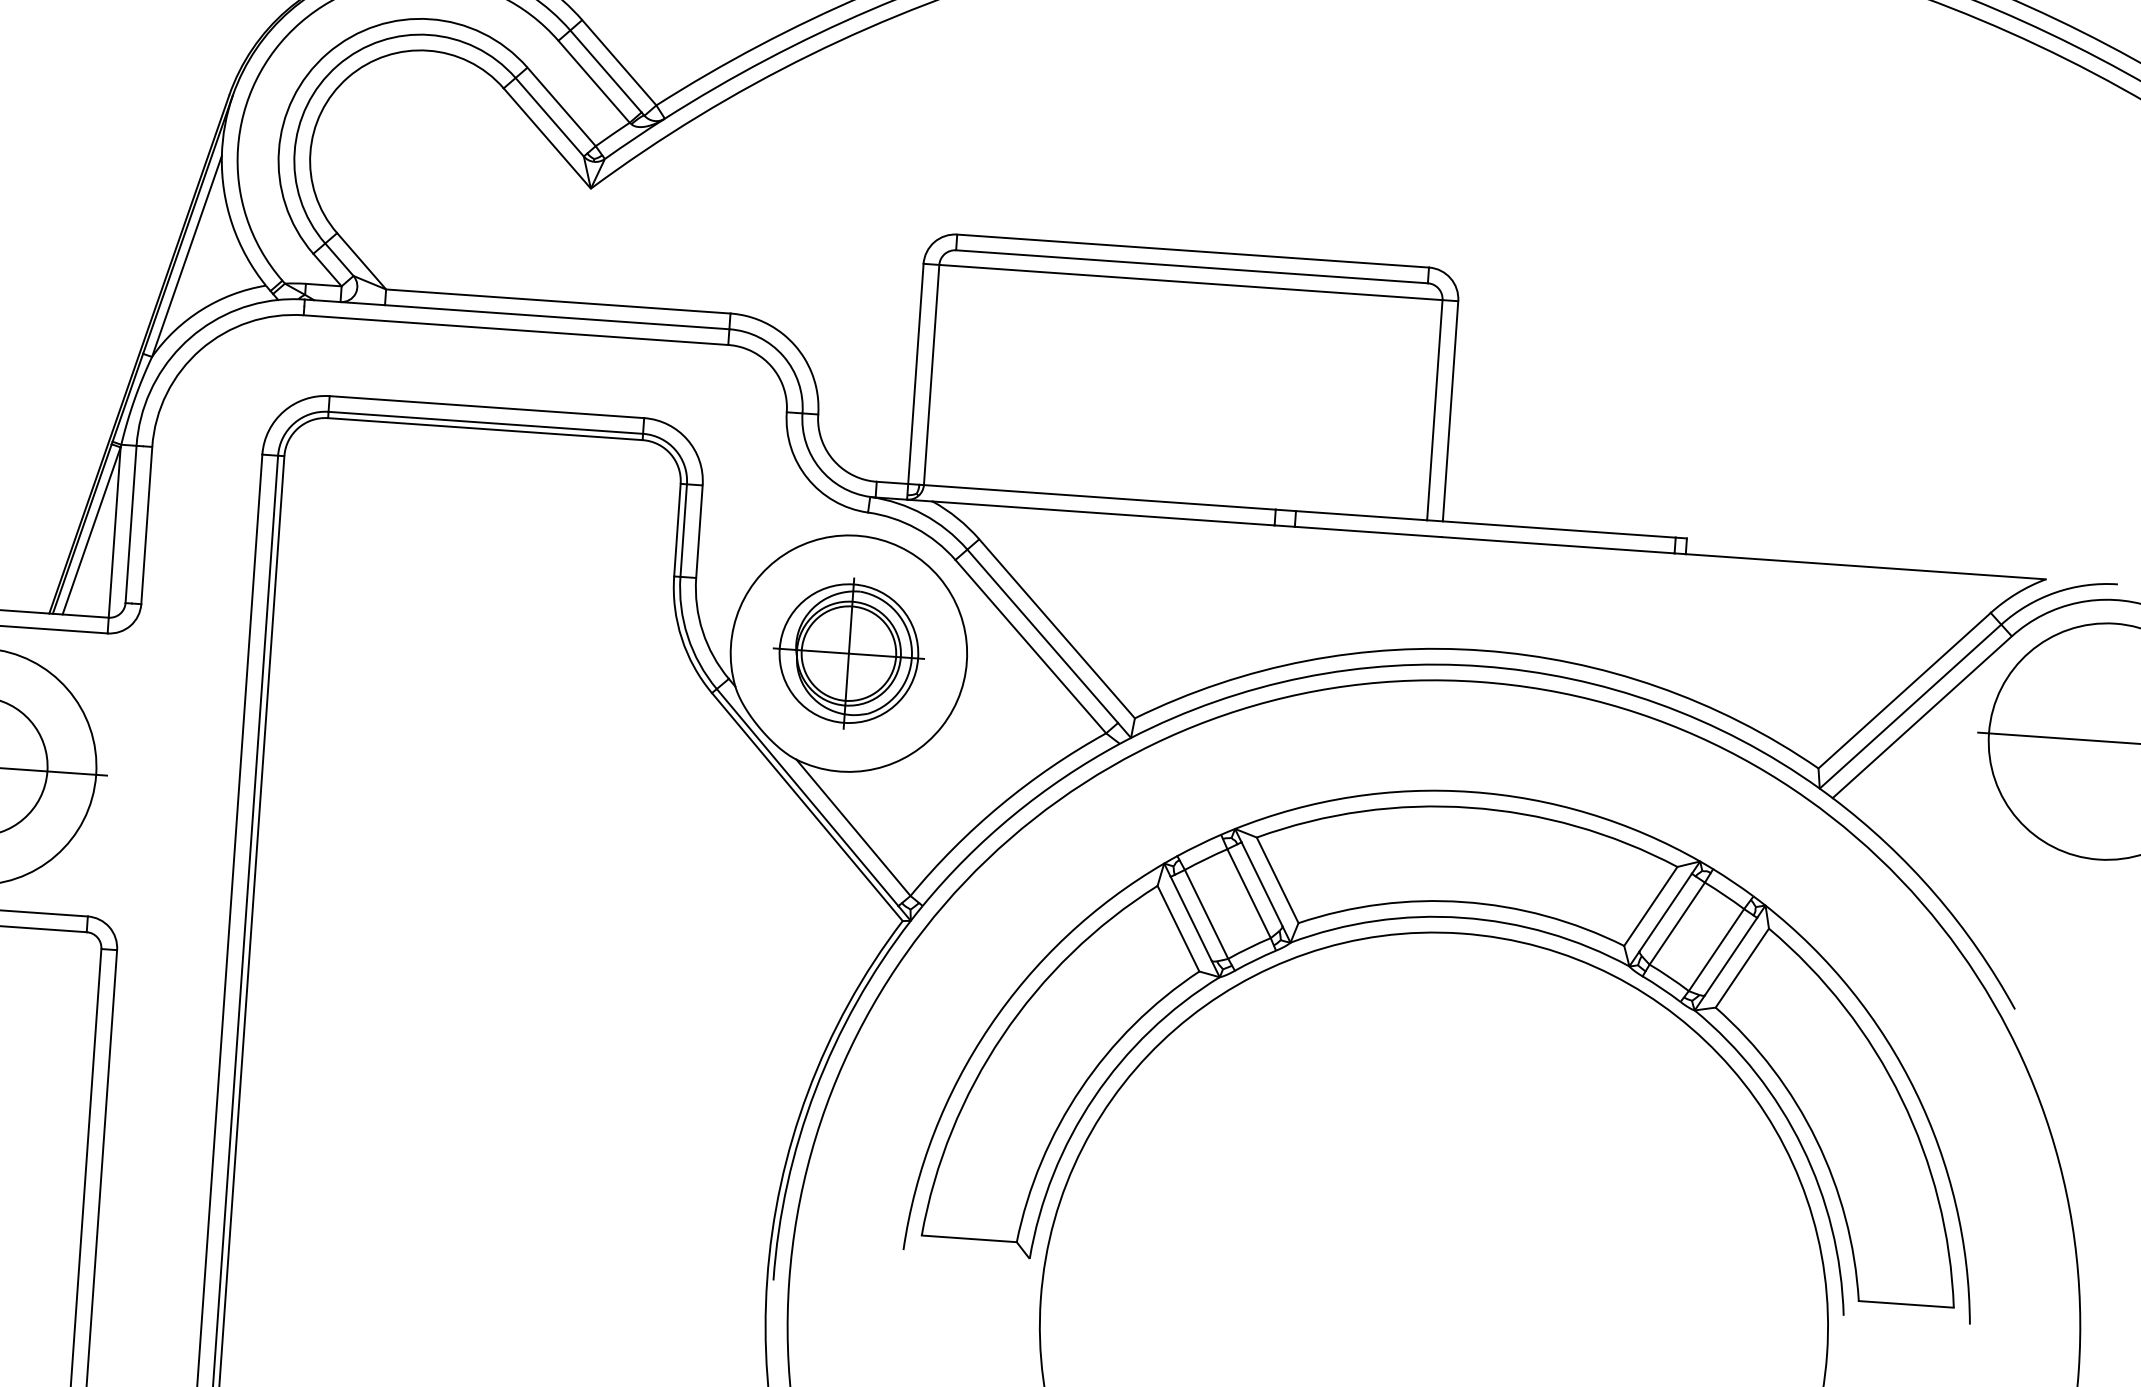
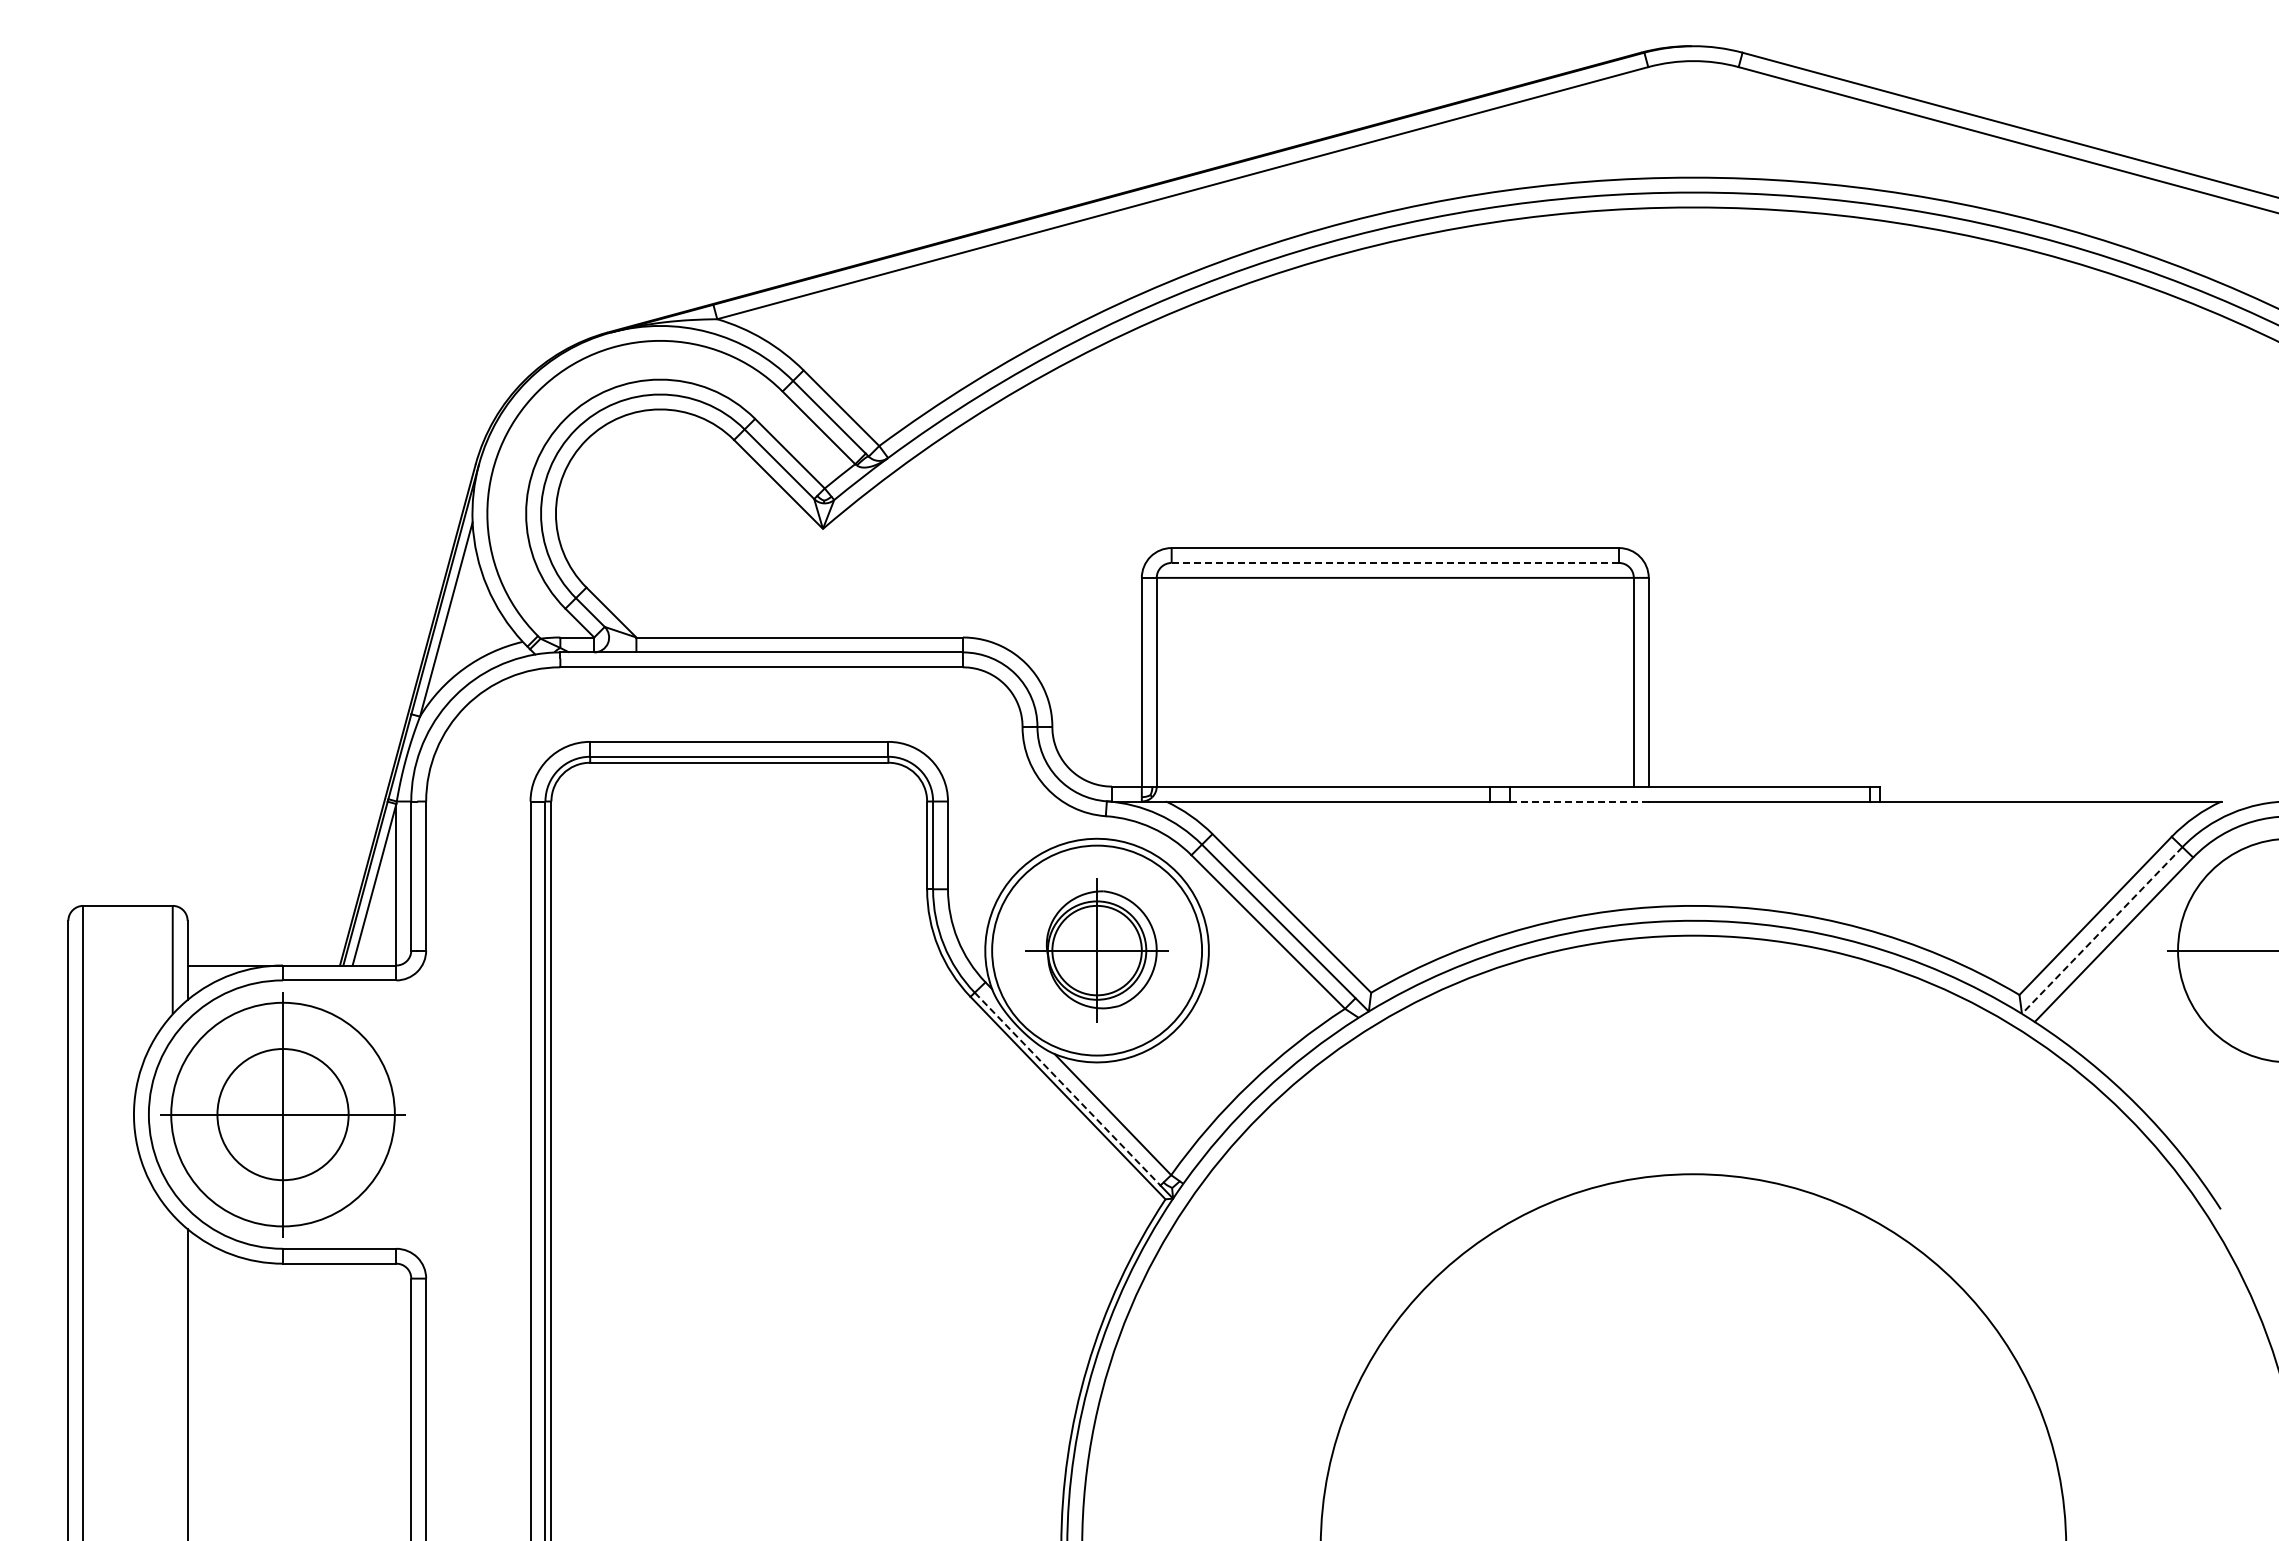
line: (1192, 266) -> (1395, 562), solid -> dashed
line: (1368, 531) -> (1579, 801), solid -> dashed
circle: (848, 653) -> (1096, 950), size x1.6
line: (1910, 706) -> (2102, 930), solid -> dashed
line: (807, 797) -> (1067, 1089), solid -> dashed
part: (1462, 919) -> (1693, 1160), removed

